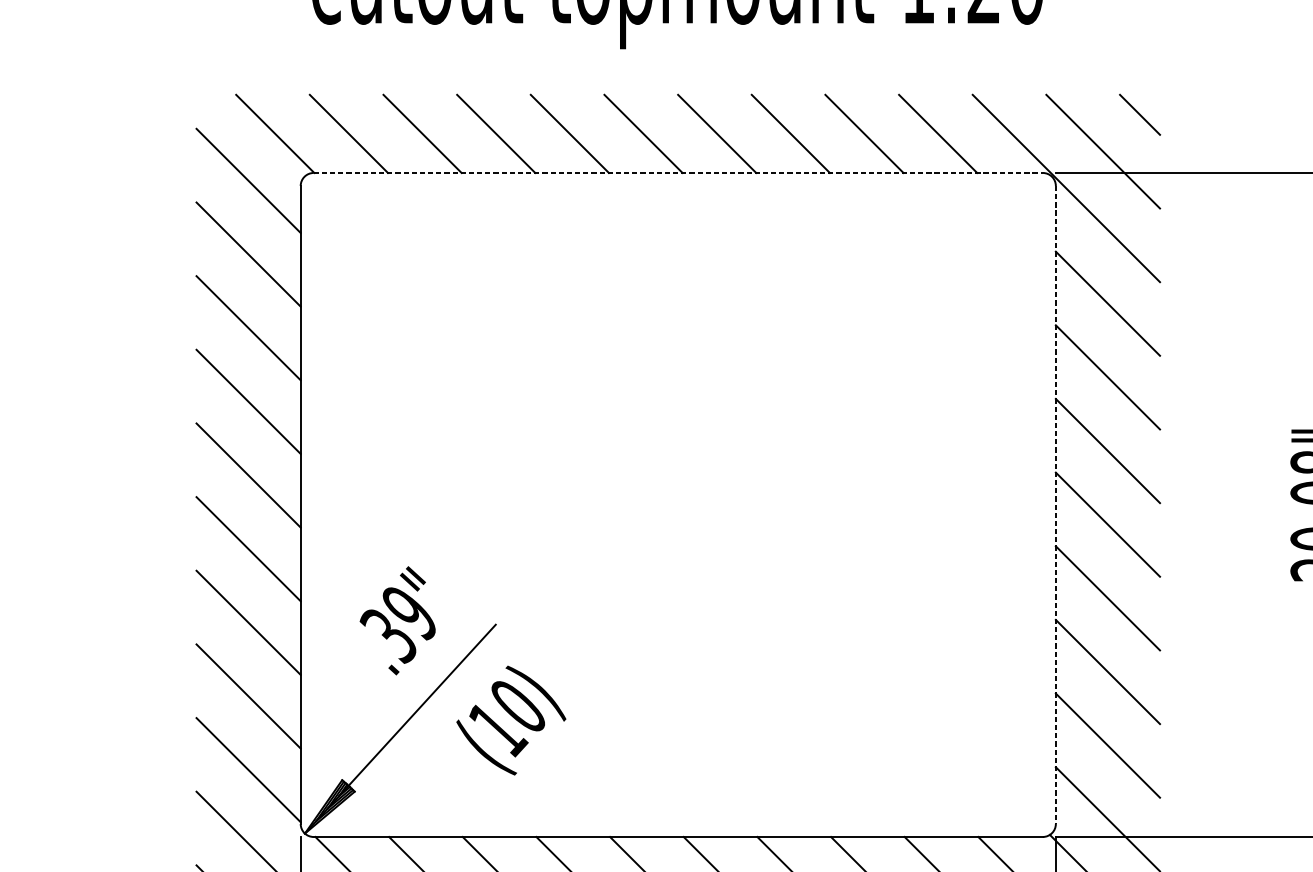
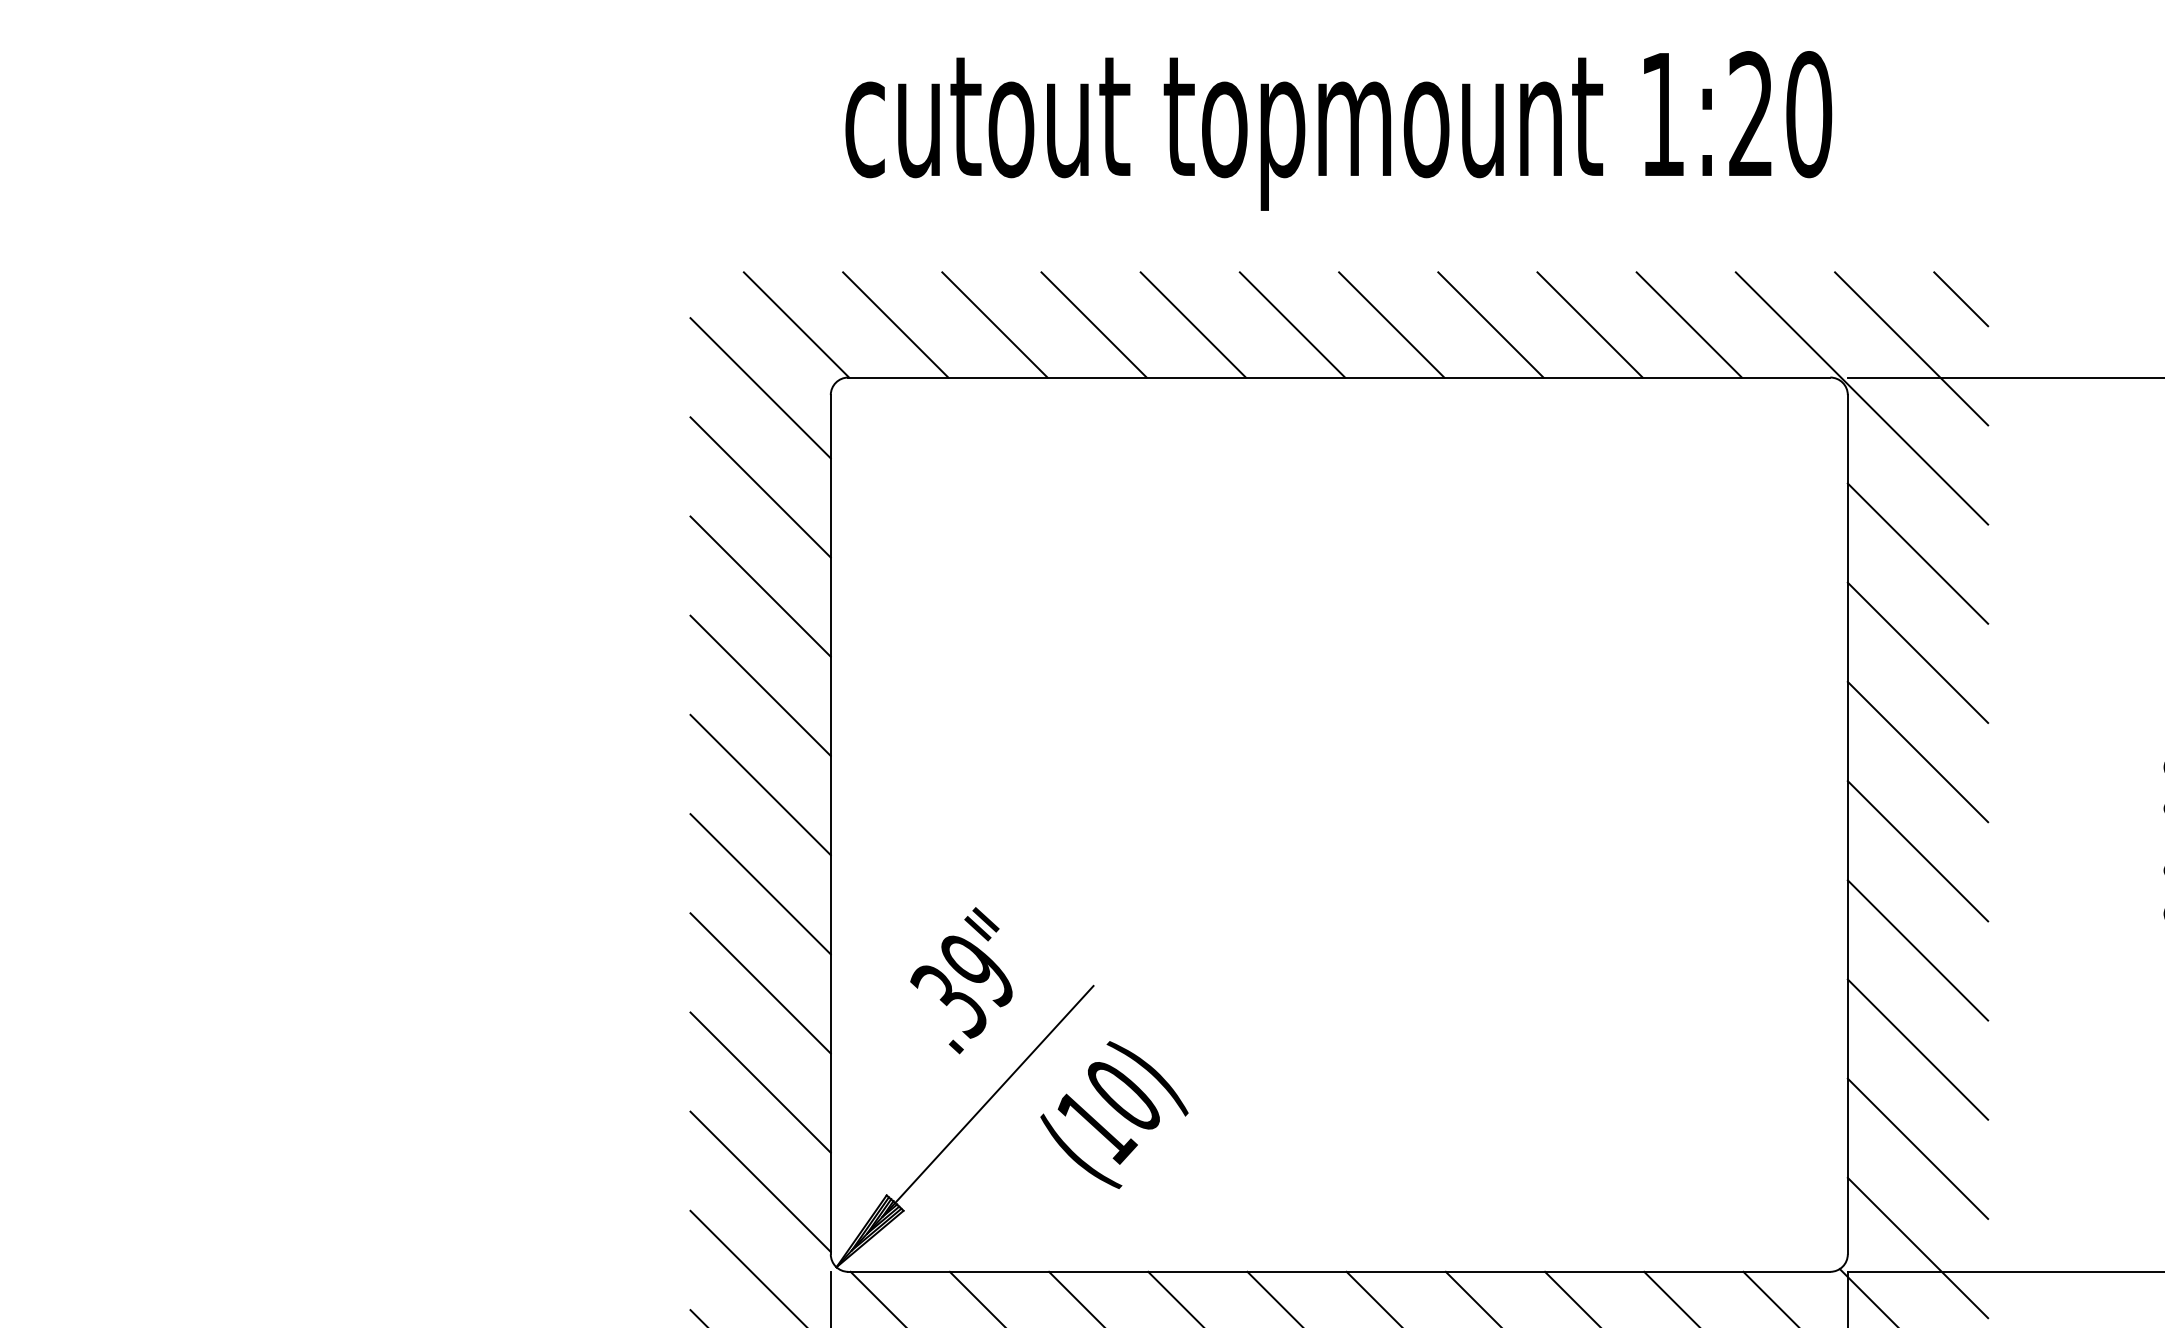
line: (678, 172) -> (1339, 377), dashed -> solid
line: (1055, 504) -> (1847, 824), dashed -> solid

